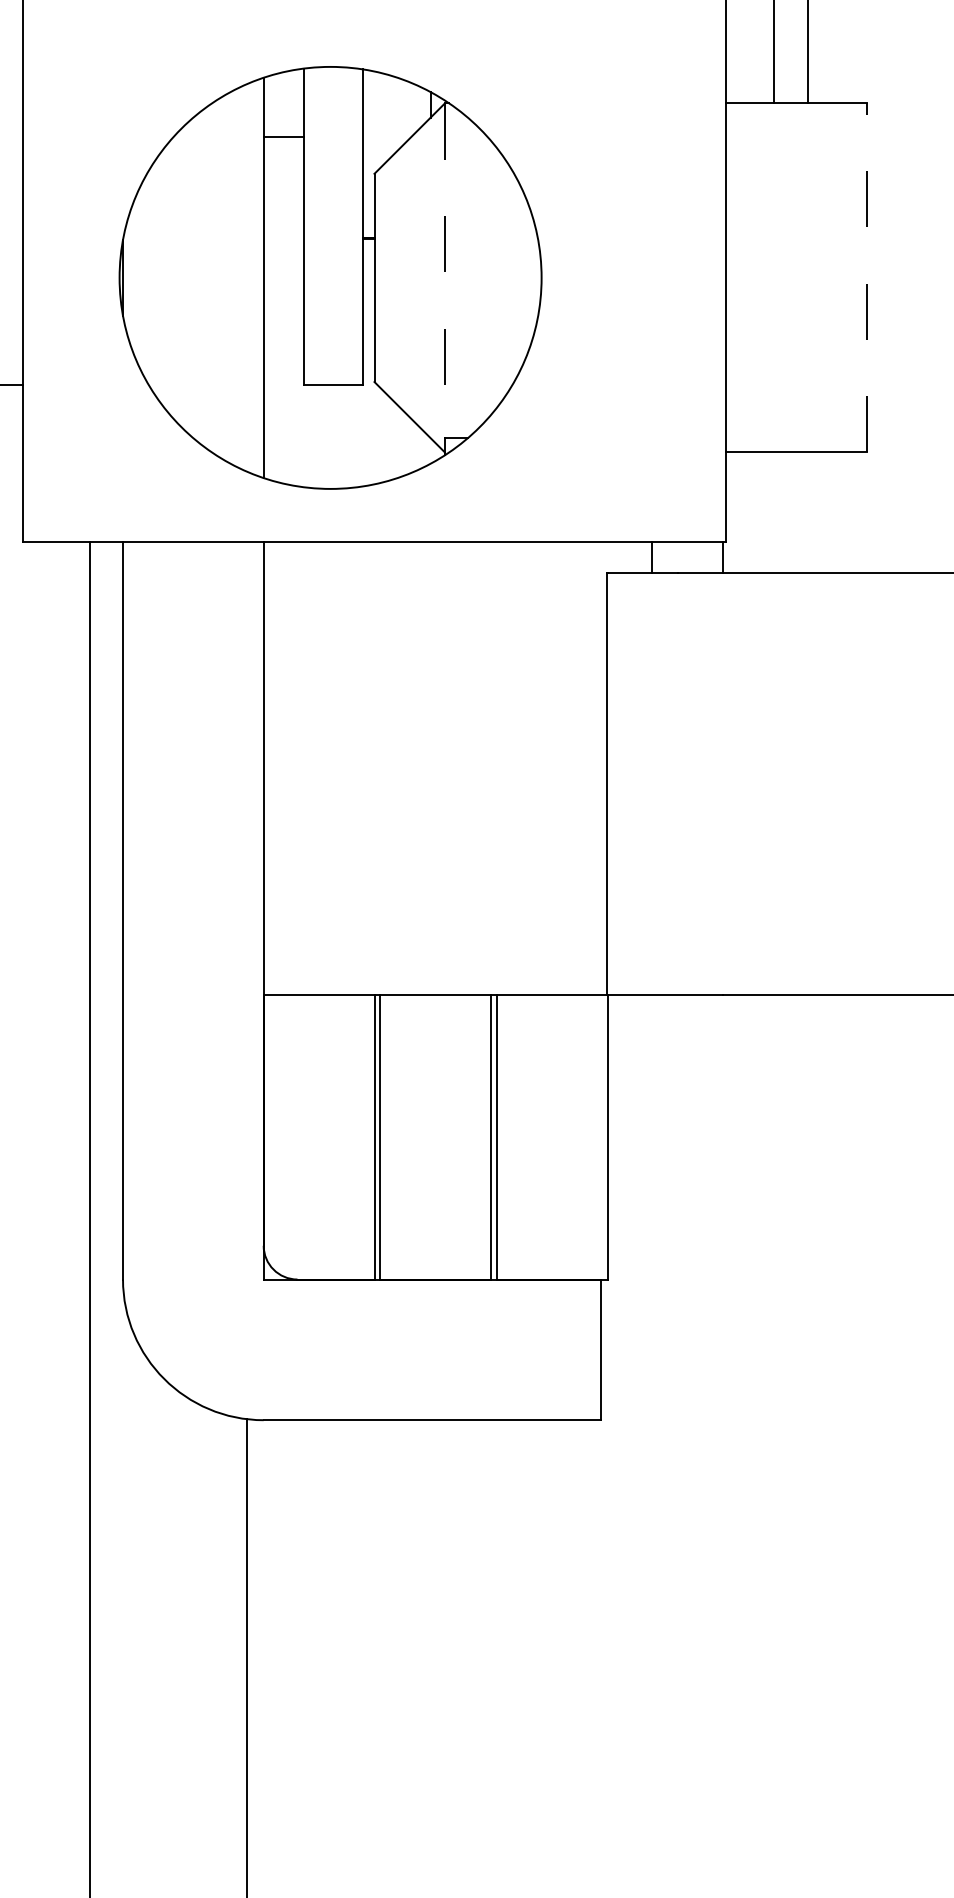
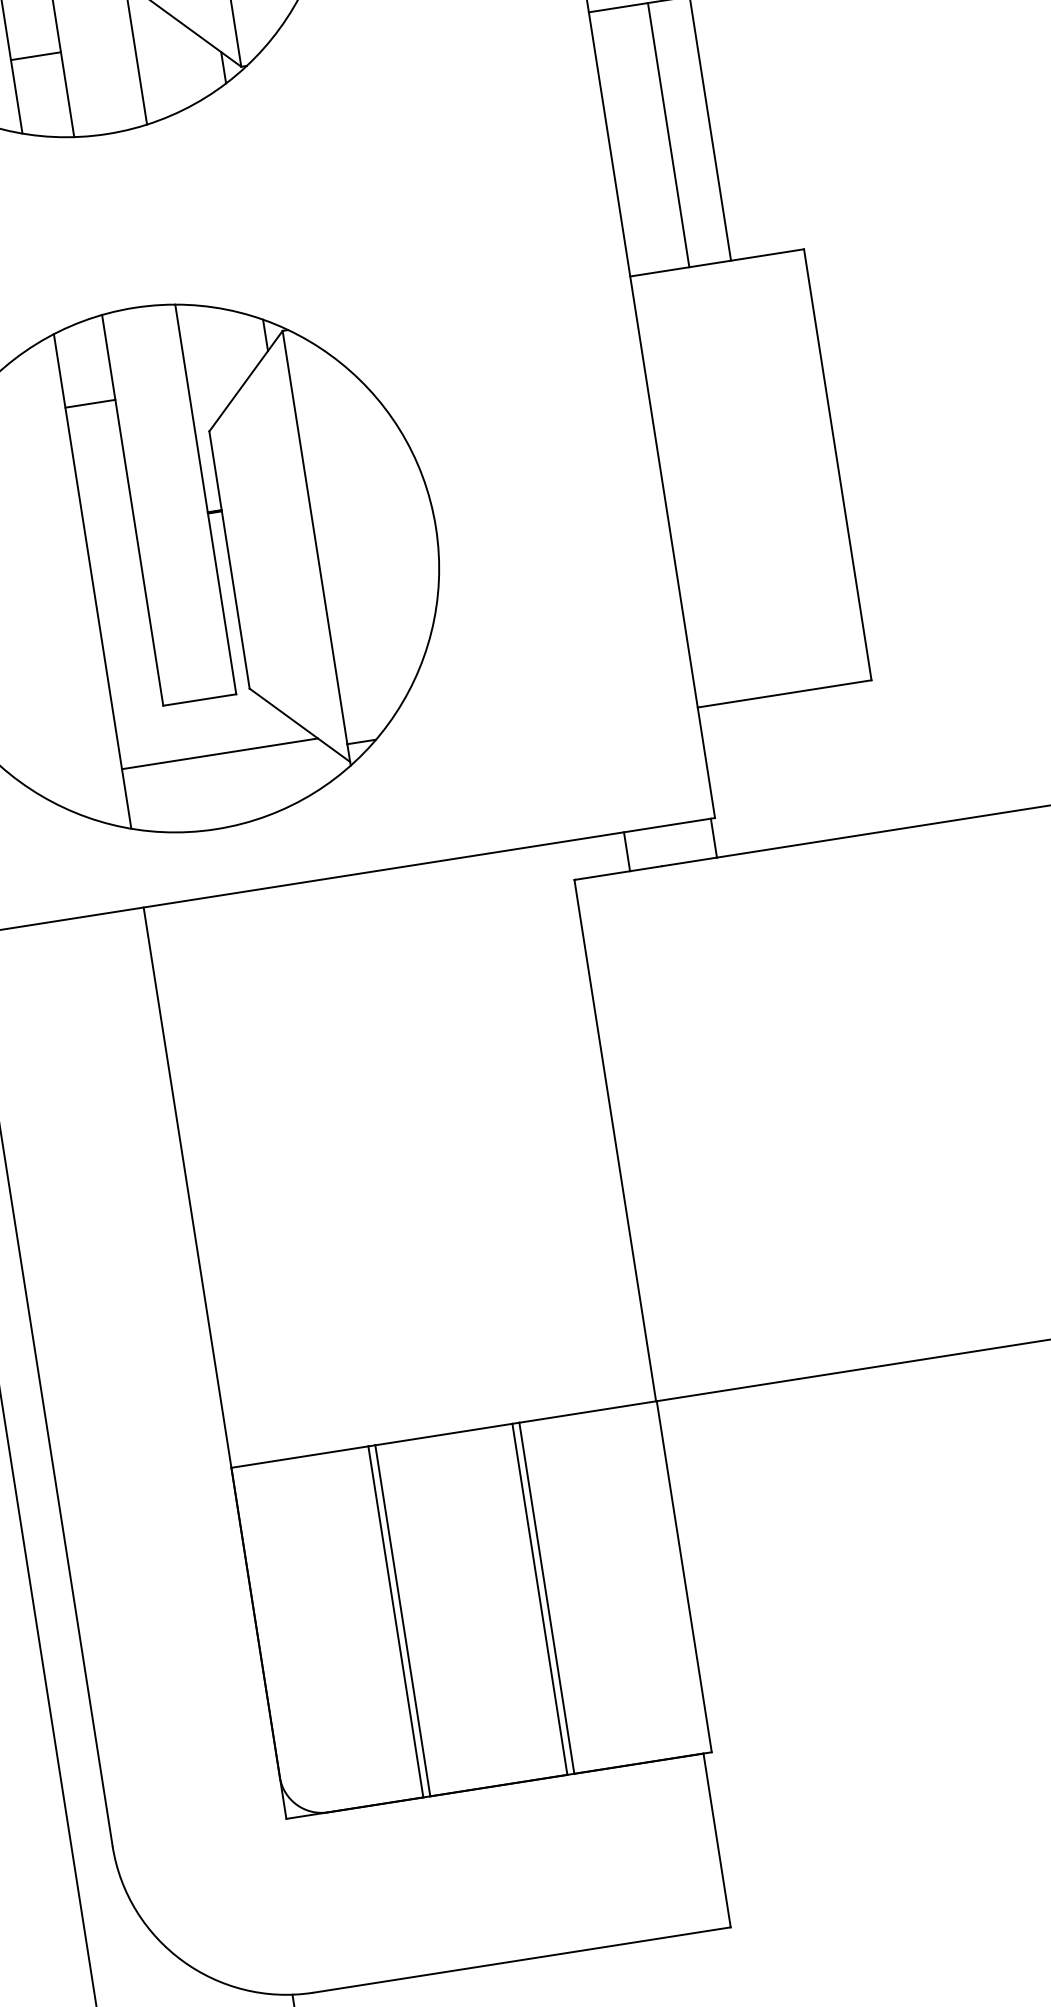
line: (444, 271) -> (314, 538), dashed -> solid
line: (866, 277) -> (837, 464), dashed -> solid
line: (342, 429) -> (219, 753), added

